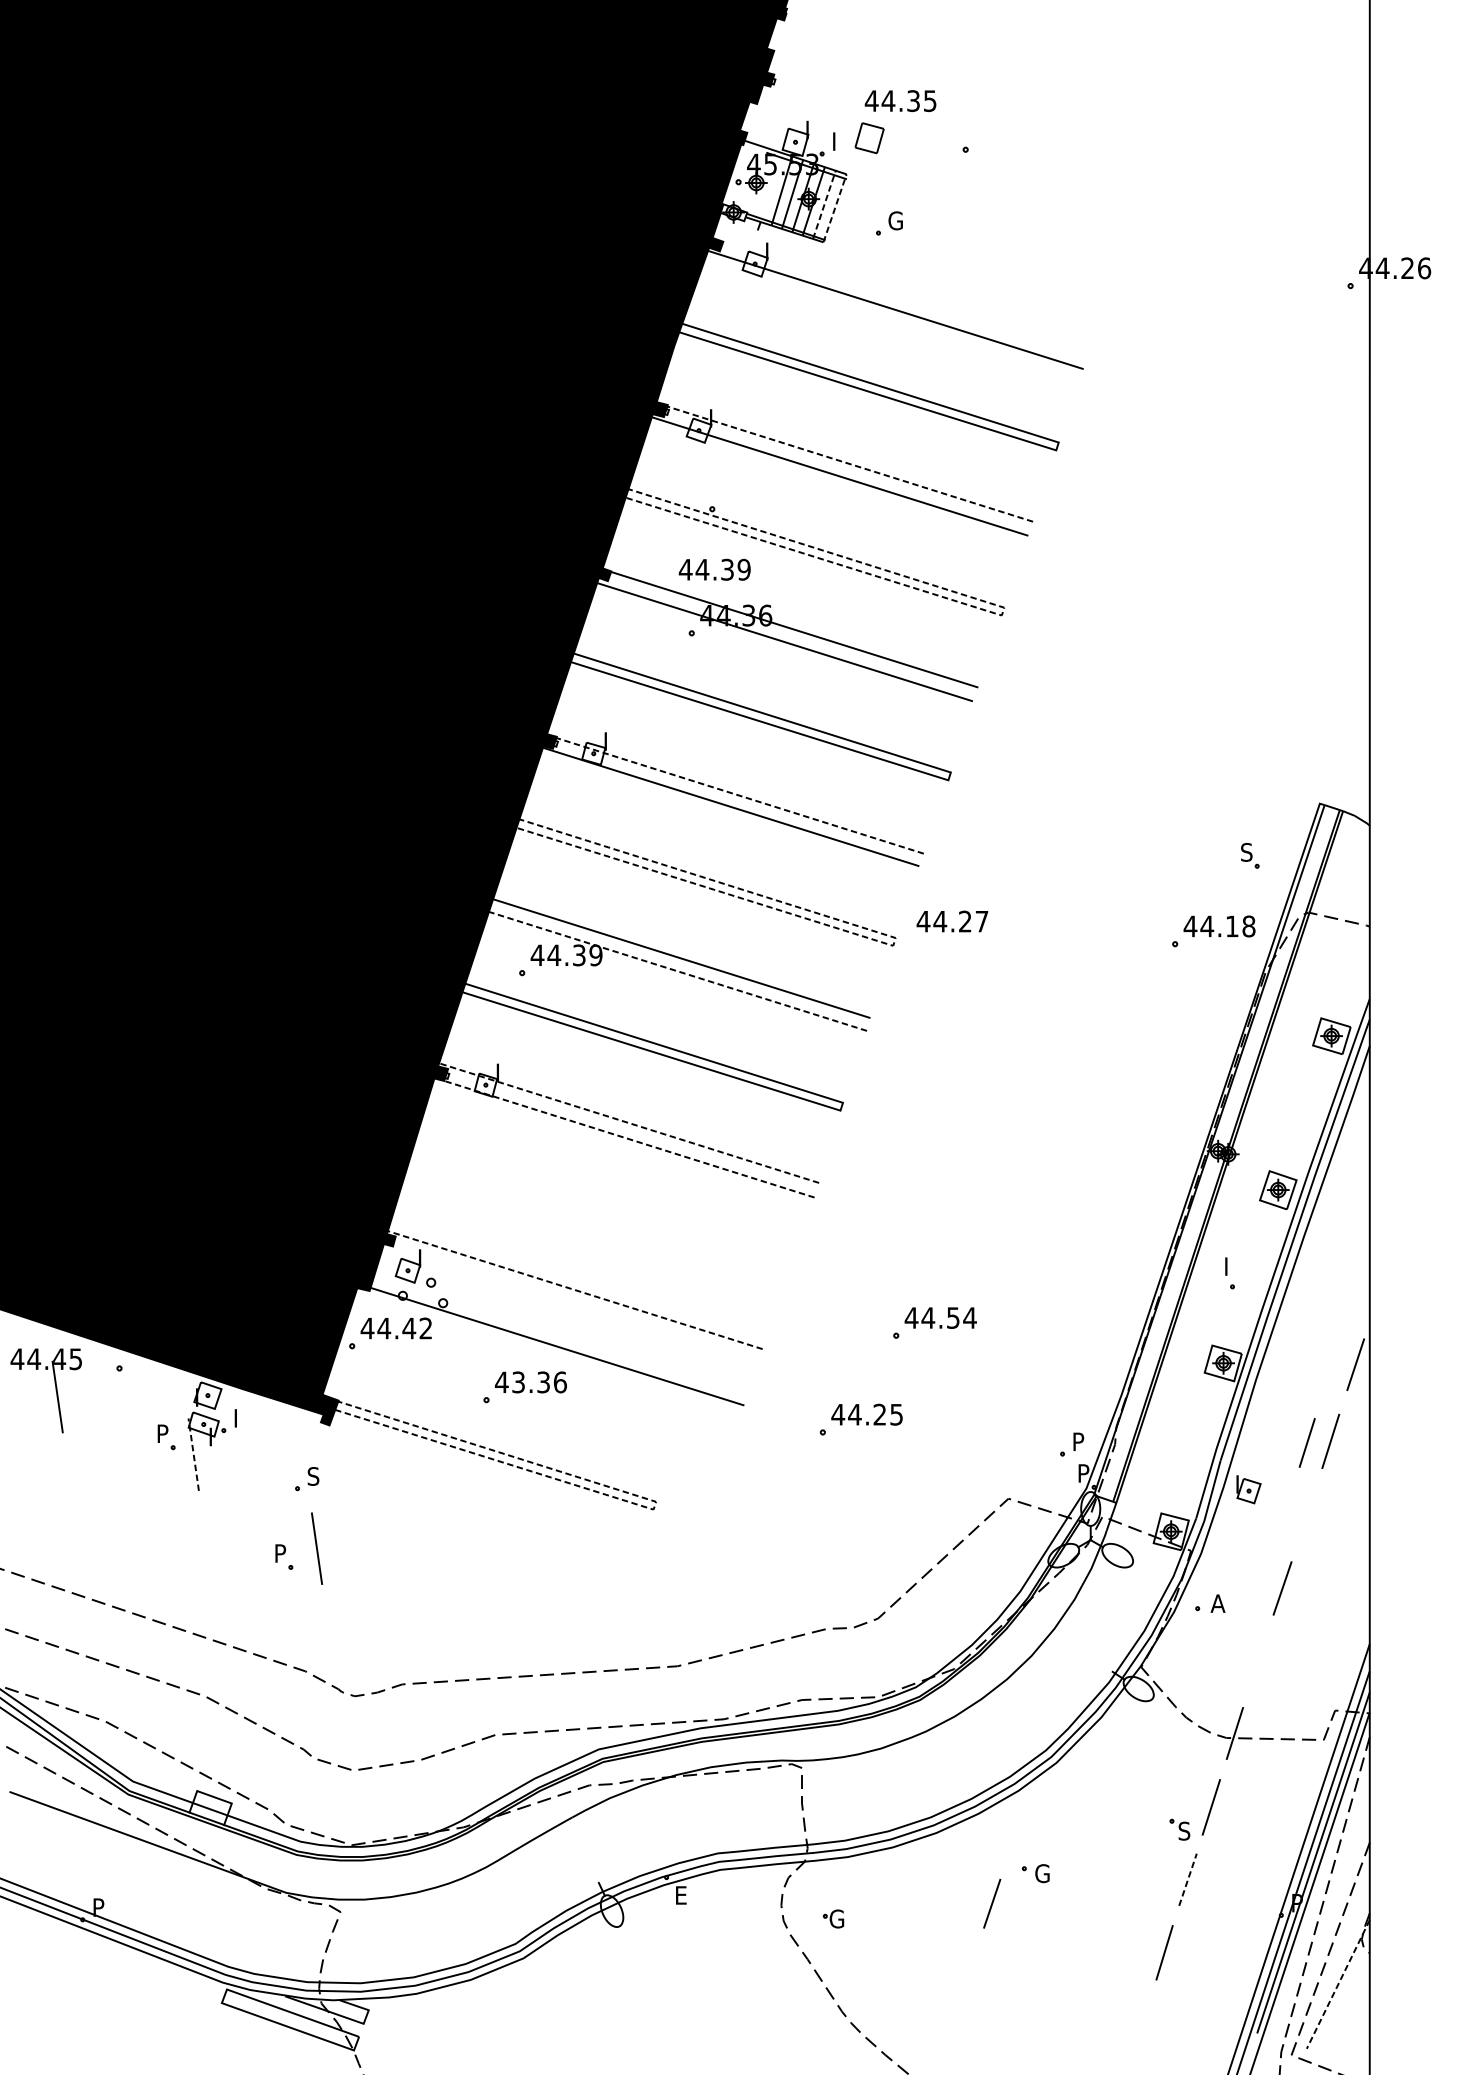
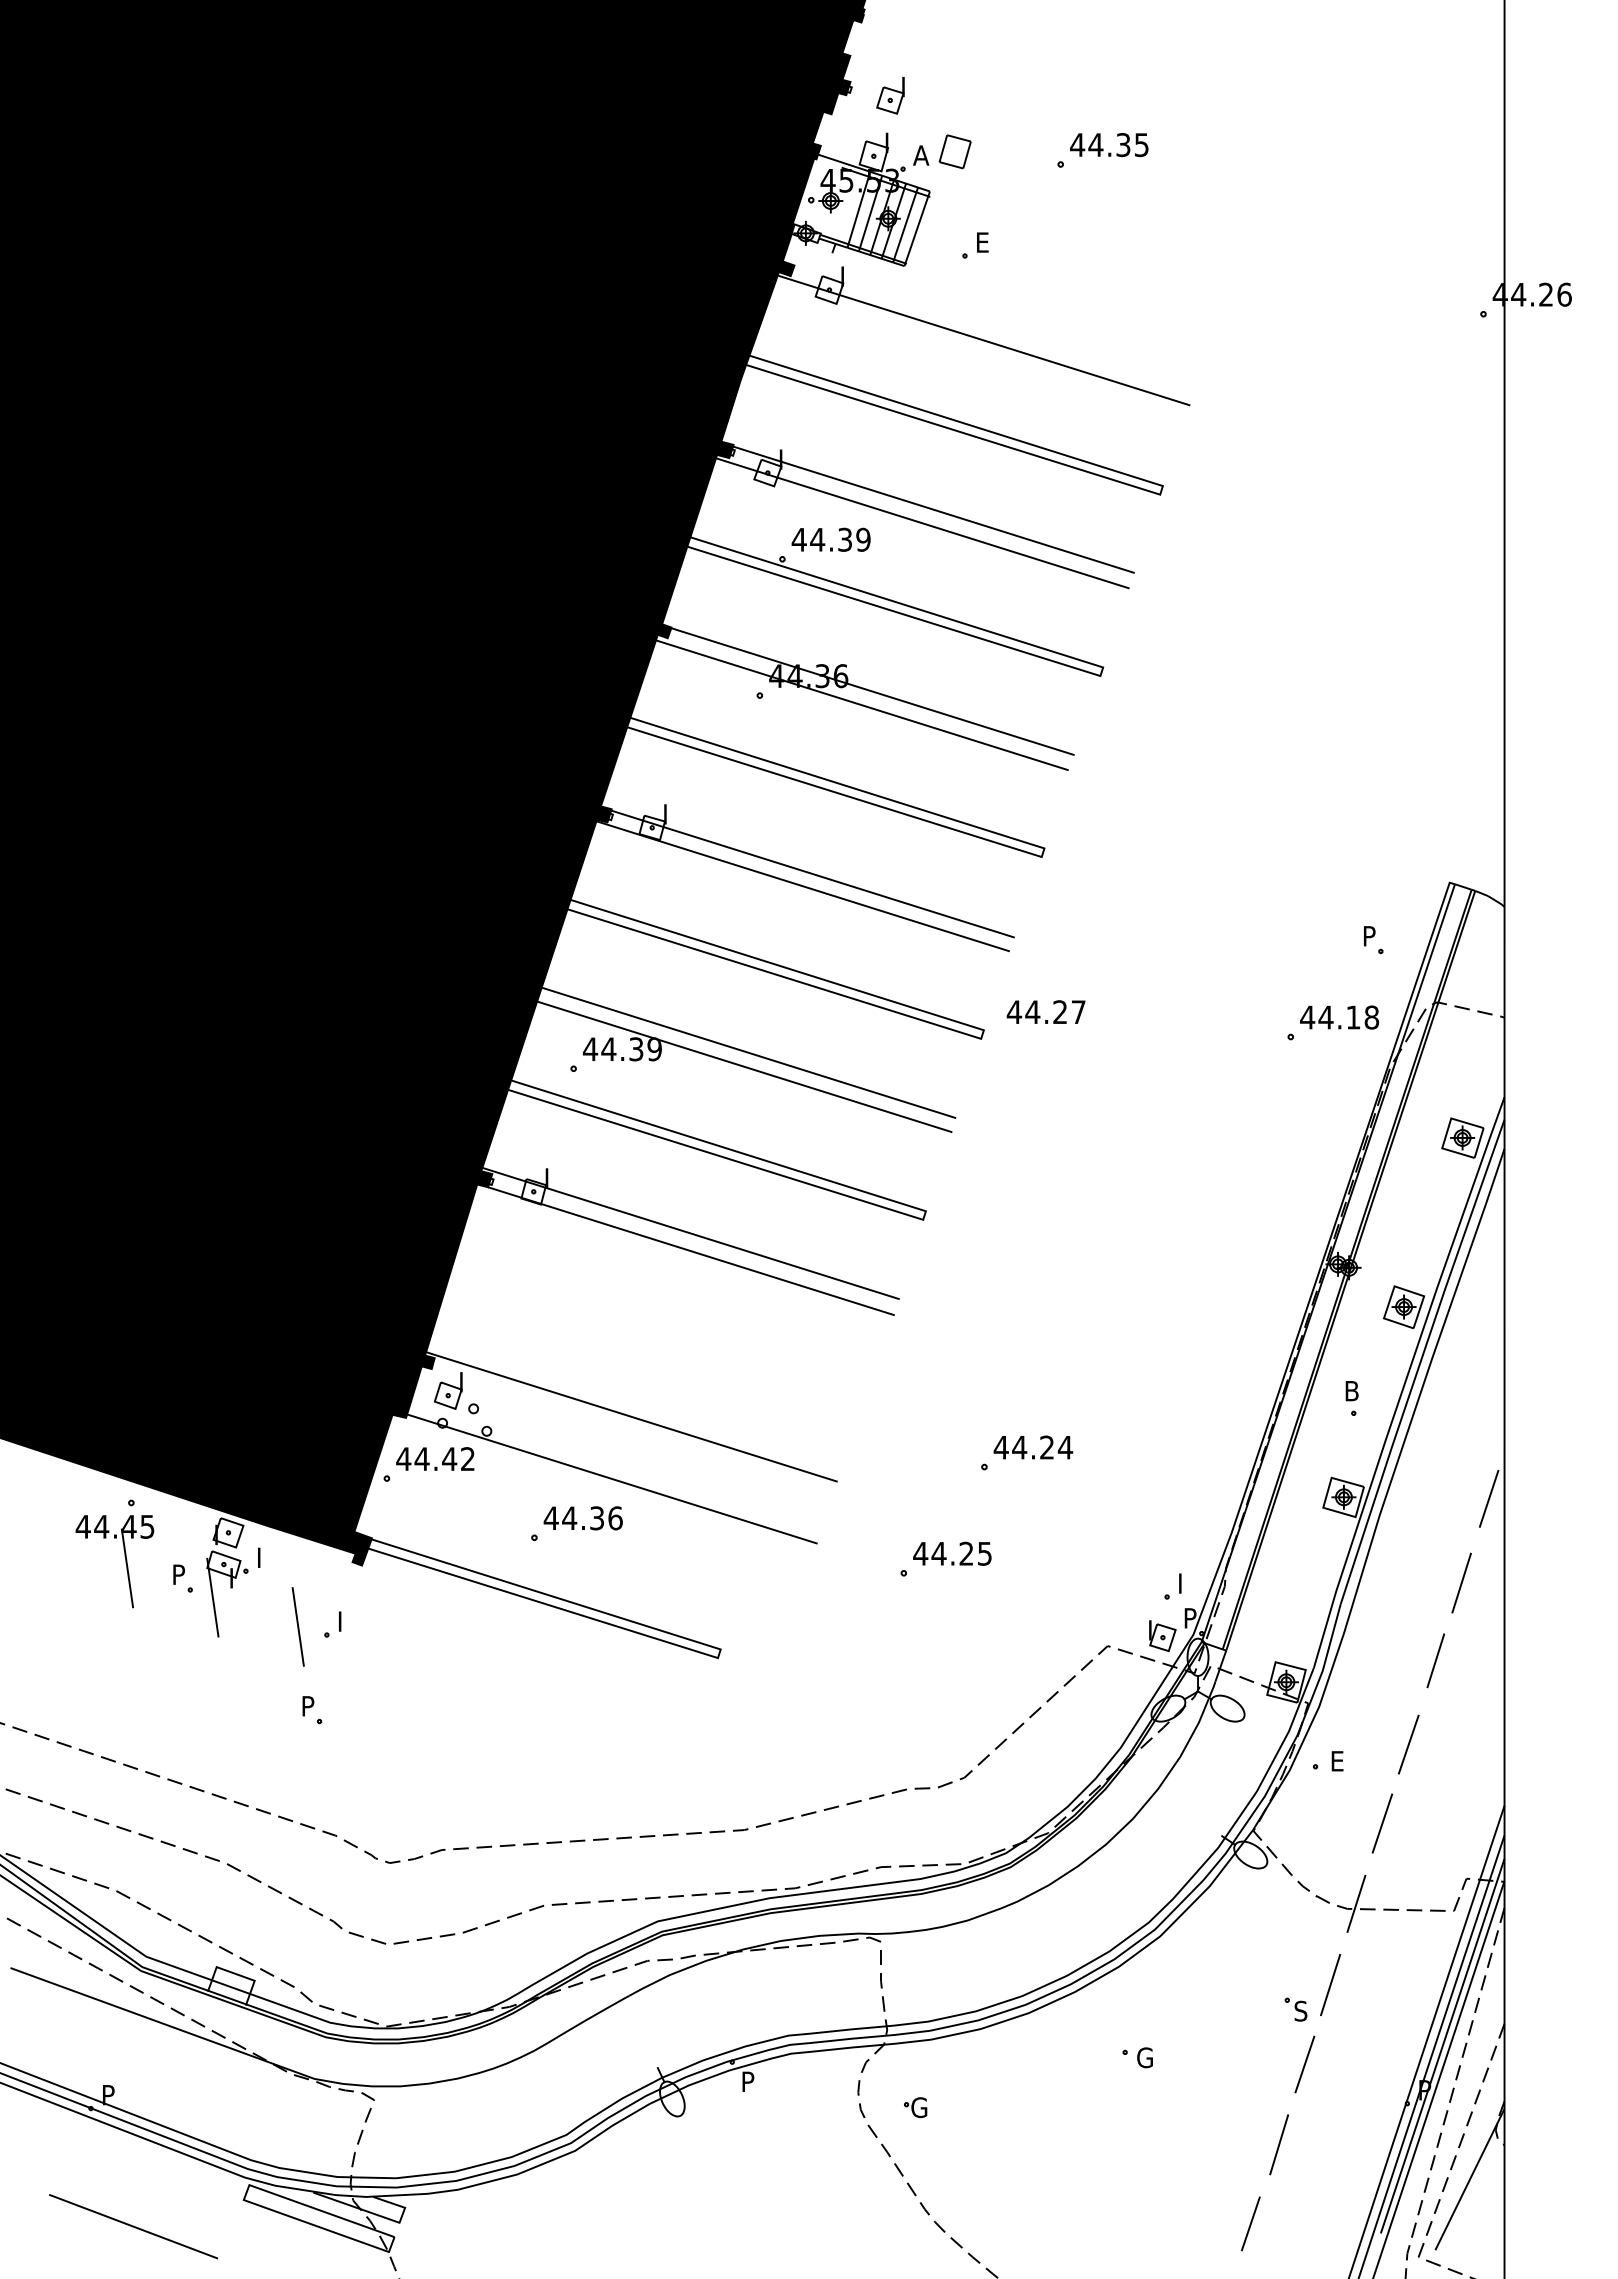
part: (810, 86) -> (890, 95), added
text: (900, 101) -> (1109, 145), moved
text: (838, 141) -> (921, 155), I -> A
line: (824, 204) -> (905, 224), dashed -> solid
line: (835, 208) -> (917, 228), dashed -> solid
text: (895, 220) -> (983, 242), G -> E
line: (849, 463) -> (933, 509), dashed -> solid
text: (714, 569) -> (830, 539), moved
line: (1002, 612) -> (1101, 672), dashed -> solid
line: (740, 796) -> (813, 874), dashed -> solid
text: (1246, 851) -> (1369, 935), S -> P
line: (894, 942) -> (982, 1035), dashed -> solid
line: (677, 971) -> (744, 1066), dashed -> solid
line: (629, 1123) -> (691, 1233), dashed -> solid
line: (628, 1139) -> (690, 1251), dashed -> solid
text: (1232, 1266) -> (1353, 1391), I -> B
line: (574, 1289) -> (631, 1416), dashed -> solid
text: (952, 1317) -> (1046, 1447), 44.54 -> 44.24
text: (518, 1382) -> (569, 1518), 43.36 -> 44.36
part: (55, 1390) -> (125, 1561), moved
text: (1079, 1438) -> (1185, 1579), P -> I
line: (1306, 1442) -> (1435, 1660), moved
line: (193, 1454) -> (212, 1597), dashed -> solid
text: (313, 1476) -> (344, 1621), S -> I
part: (1248, 1490) -> (1162, 1636), moved
line: (655, 1505) -> (719, 1653), dashed -> solid
line: (316, 1548) -> (297, 1626), moved
text: (1217, 1603) -> (1337, 1761), A -> E
line: (1258, 1660) -> (1382, 1823), added
line: (1188, 1879) -> (1305, 2064), dashed -> solid
text: (682, 1895) -> (749, 2081), E -> P
line: (991, 1903) -> (1250, 2223), moved
line: (1337, 1984) -> (1469, 2179), dashed -> solid
line: (121, 2027) -> (133, 2226), added

